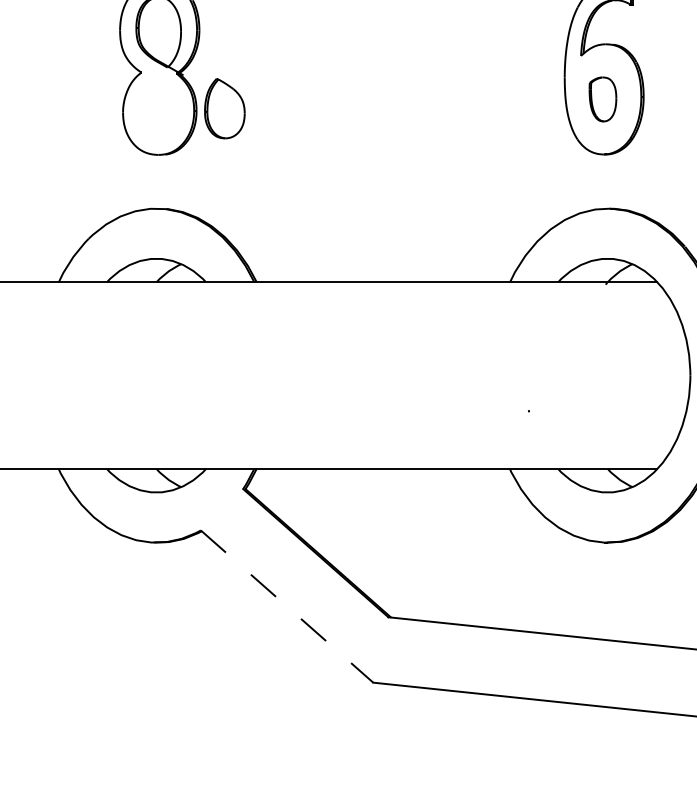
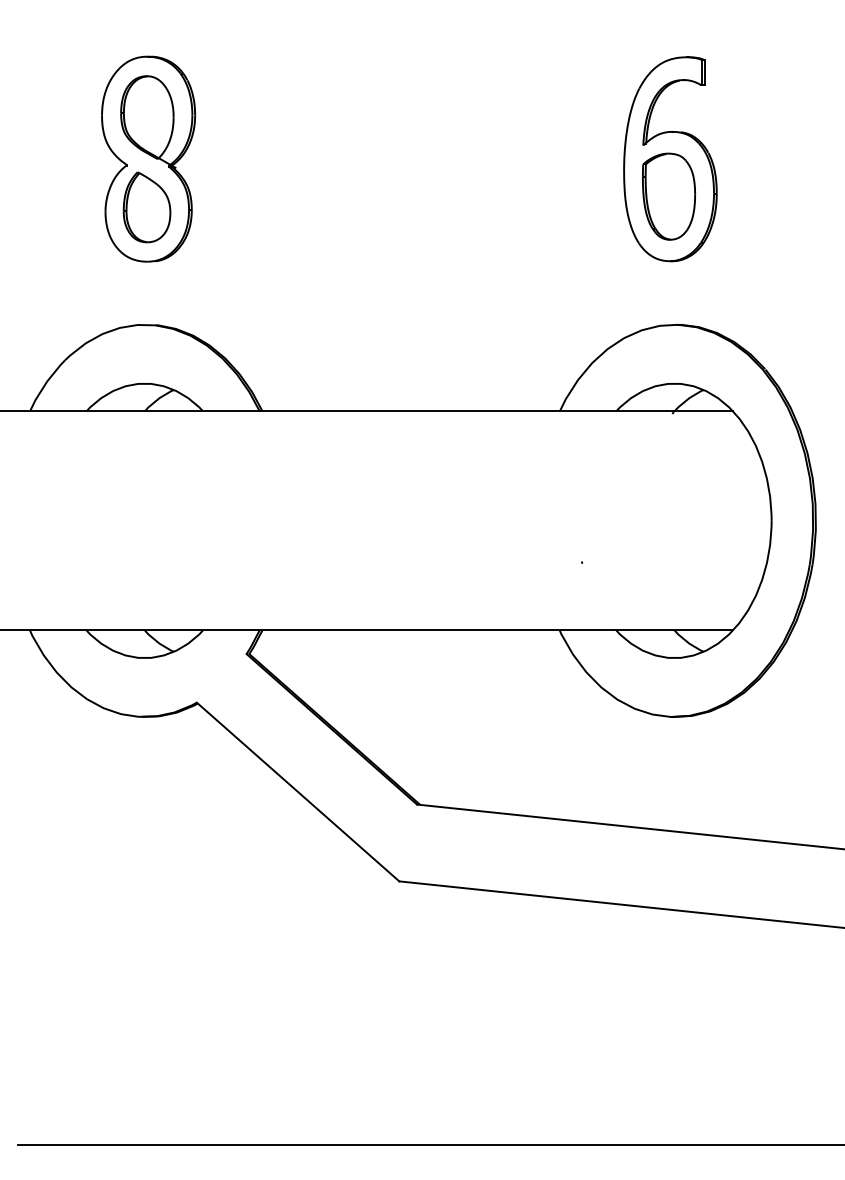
part: (602, 99) -> (668, 196), size x1.67
part: (224, 108) -> (146, 207), moved
line: (287, 606) -> (298, 792), dashed -> solid

